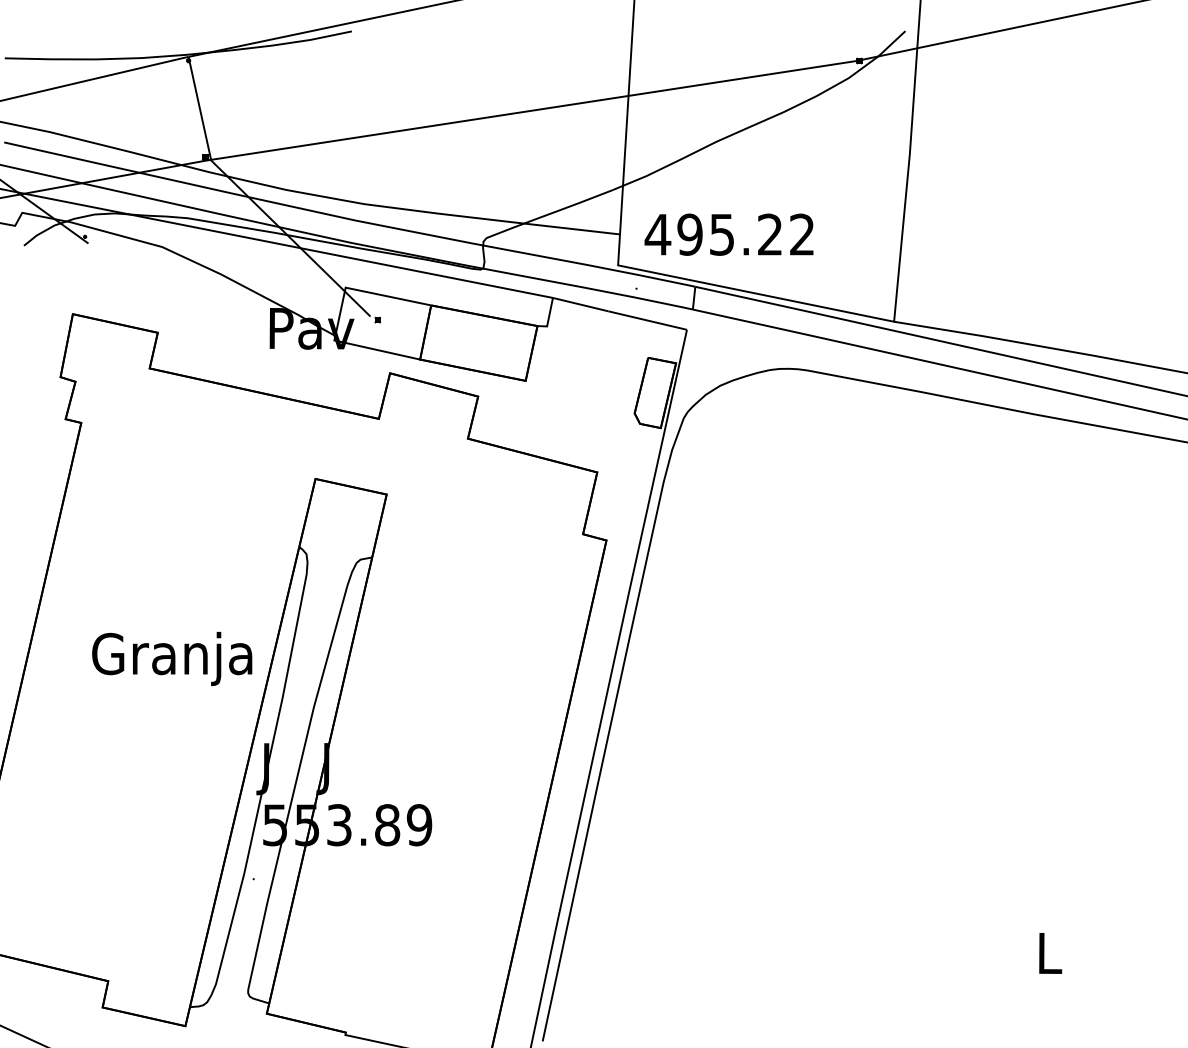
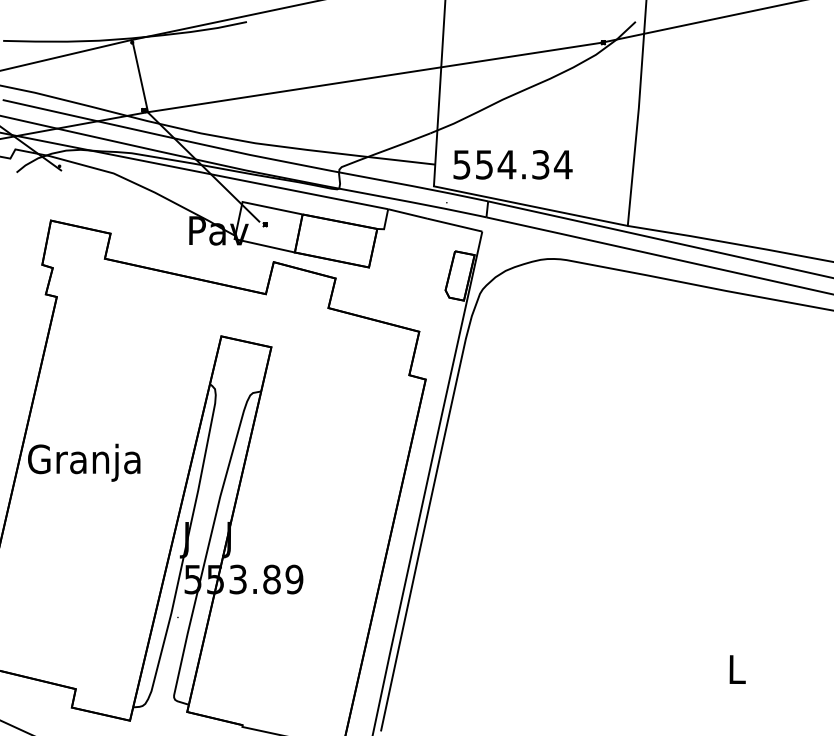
text: (729, 234) -> (512, 164), 495.22 -> 554.34
text: (172, 658) -> (84, 462), moved

